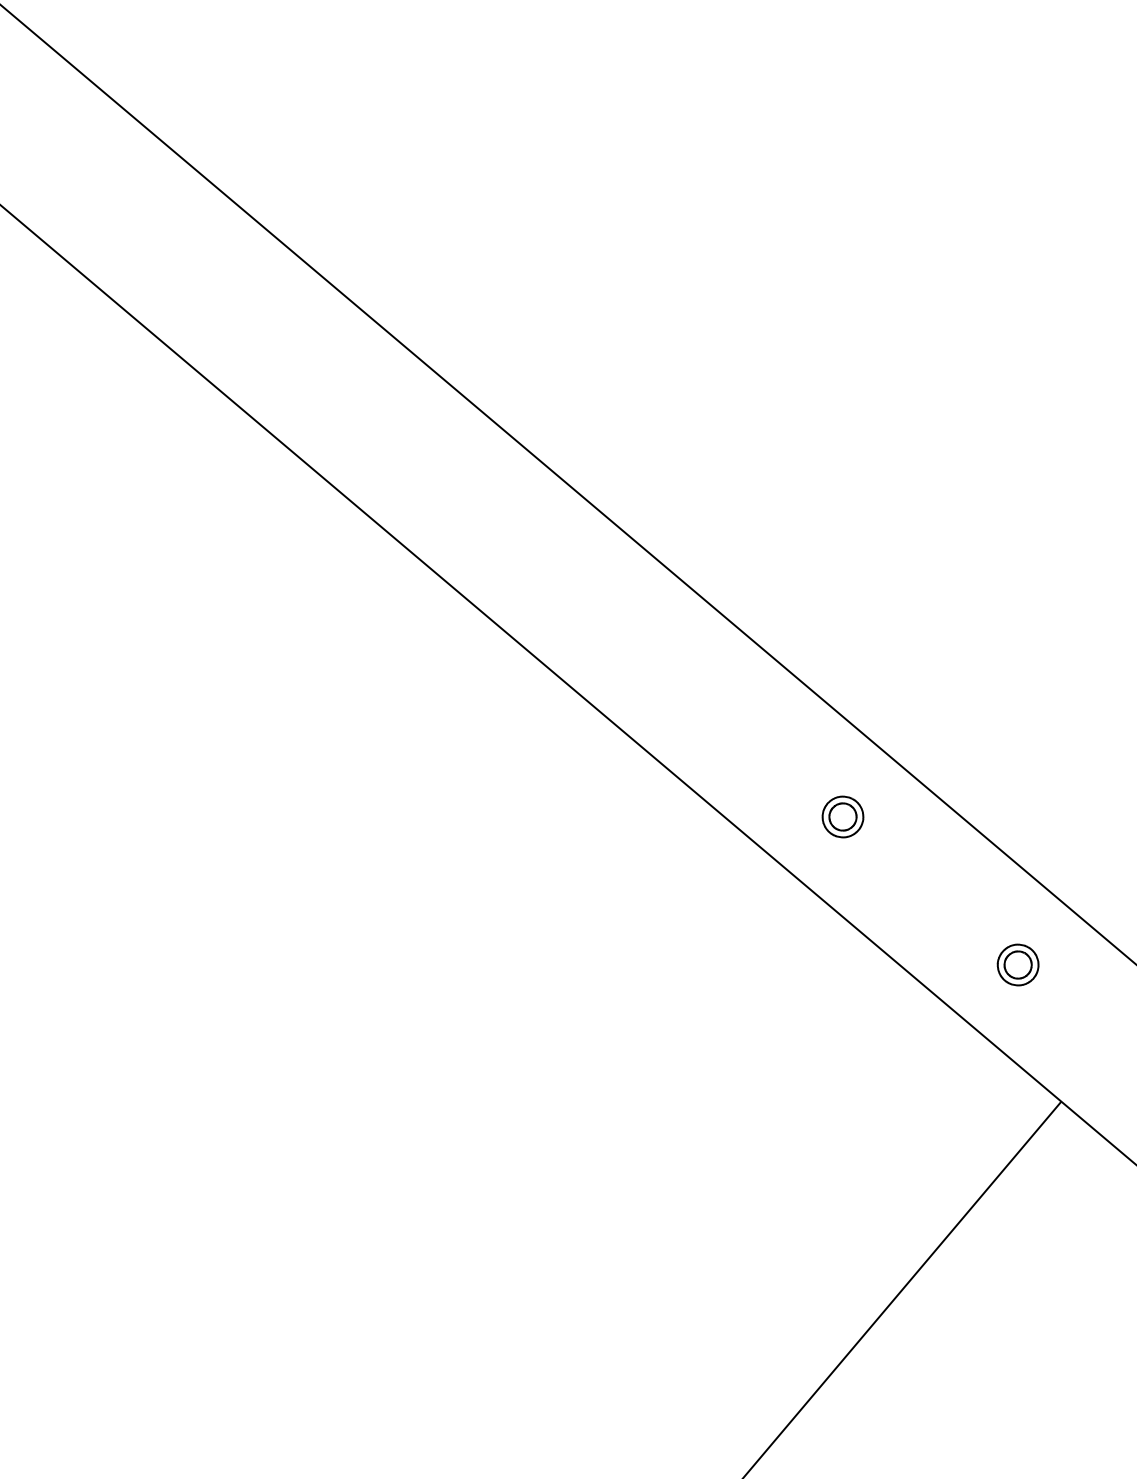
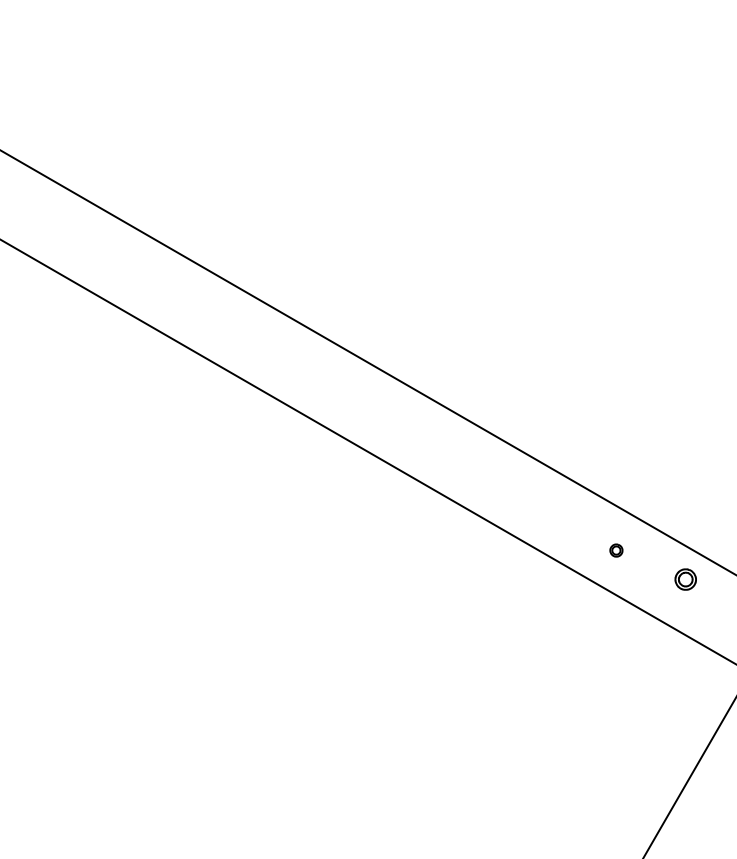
part: (843, 816) -> (616, 550), size x0.6
part: (1017, 964) -> (685, 579), moved

